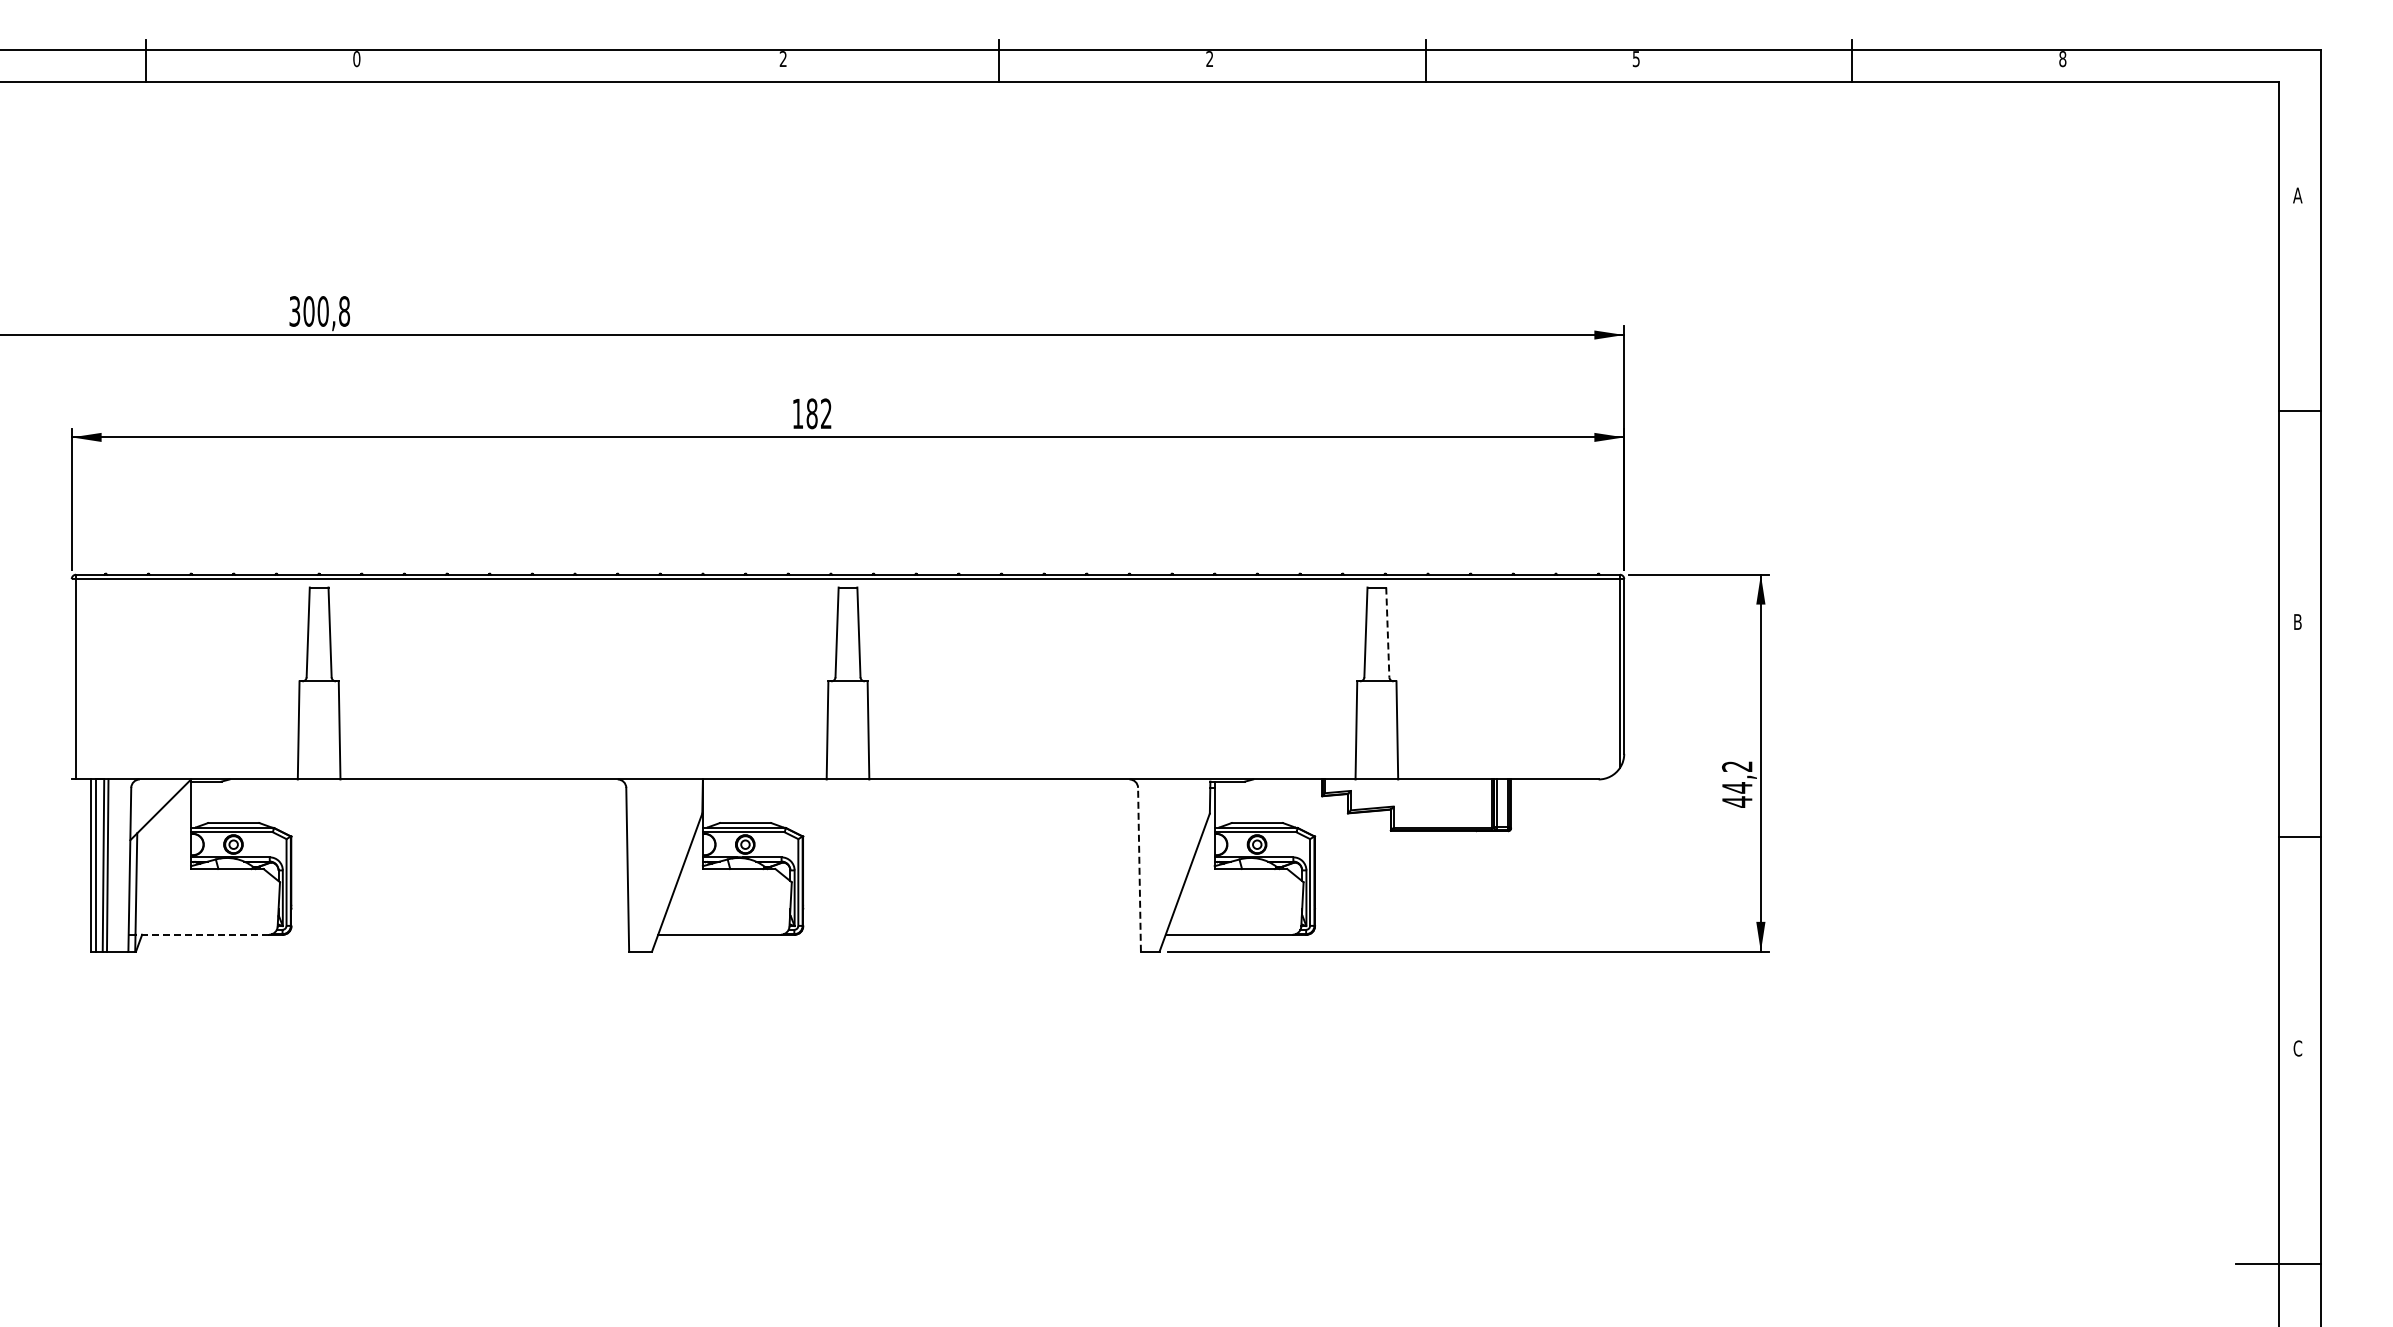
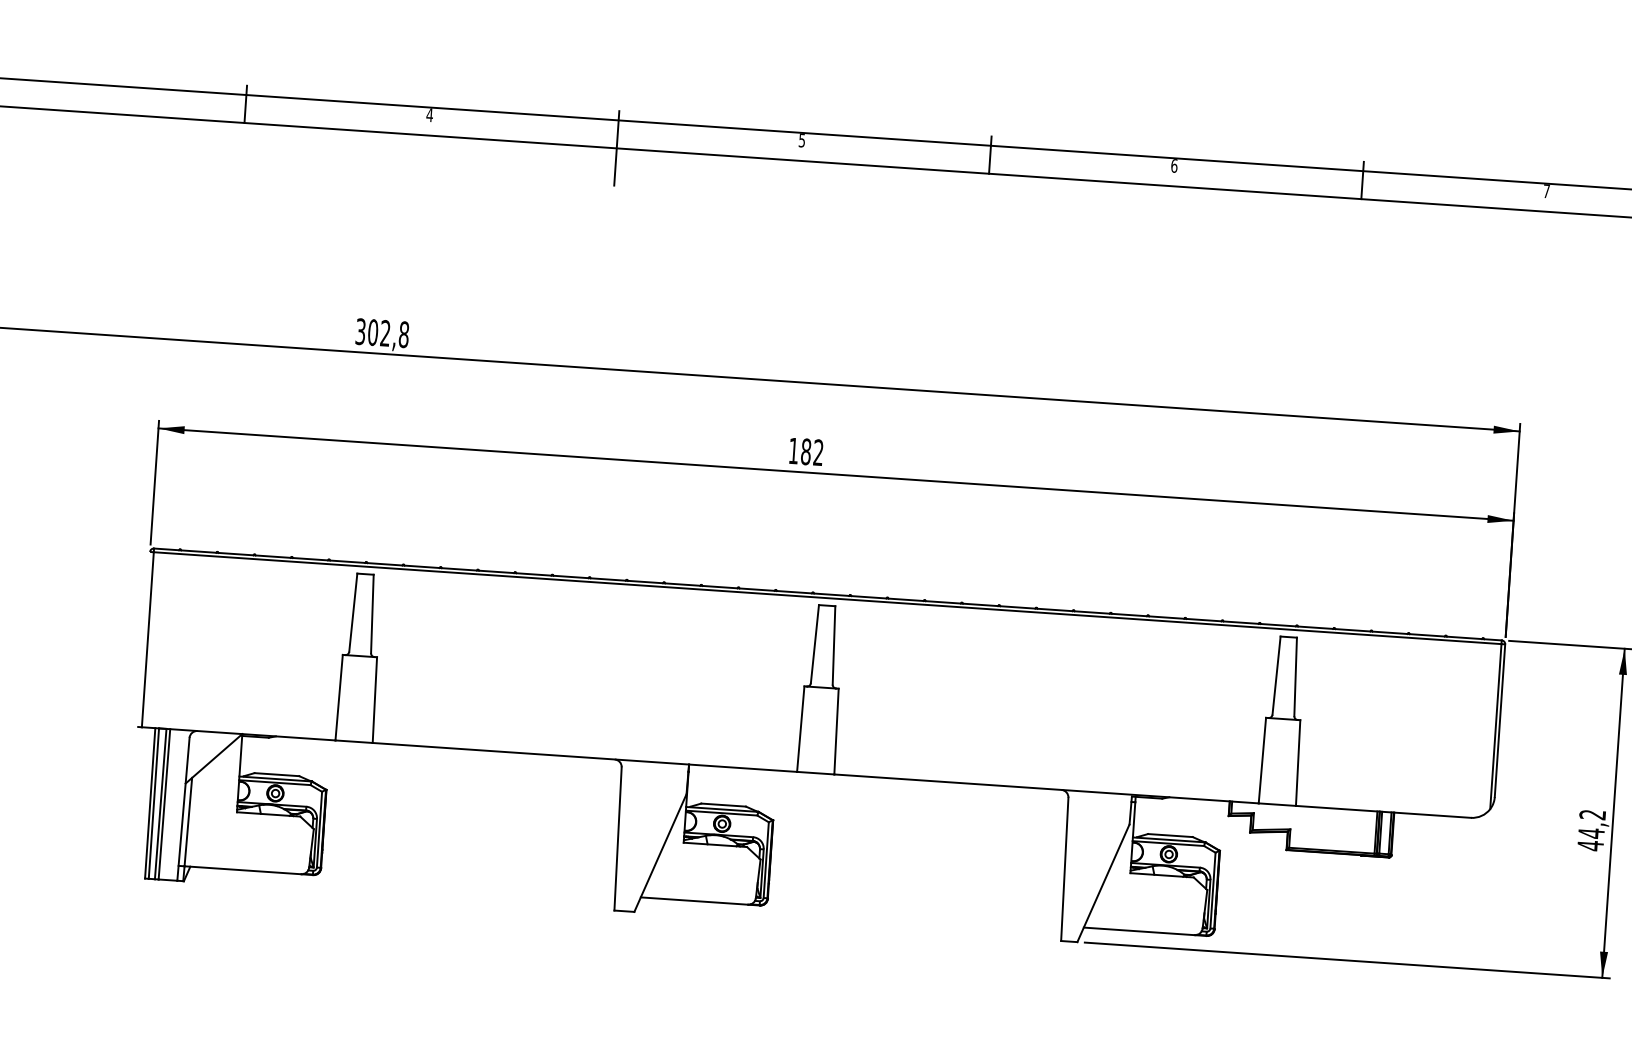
text: (356, 59) -> (429, 115), 0 -> 4
text: (782, 59) -> (801, 140), 2 -> 5
text: (1209, 59) -> (1174, 166), 2 -> 6
text: (1635, 59) -> (1545, 191), 5 -> 7
line: (572, 82) -> (616, 148), added
text: (322, 311) -> (384, 333), 300,8 -> 302,8
line: (1387, 632) -> (1295, 676), dashed -> solid
line: (1139, 869) -> (1064, 869), dashed -> solid
line: (202, 934) -> (243, 870), dashed -> solid

